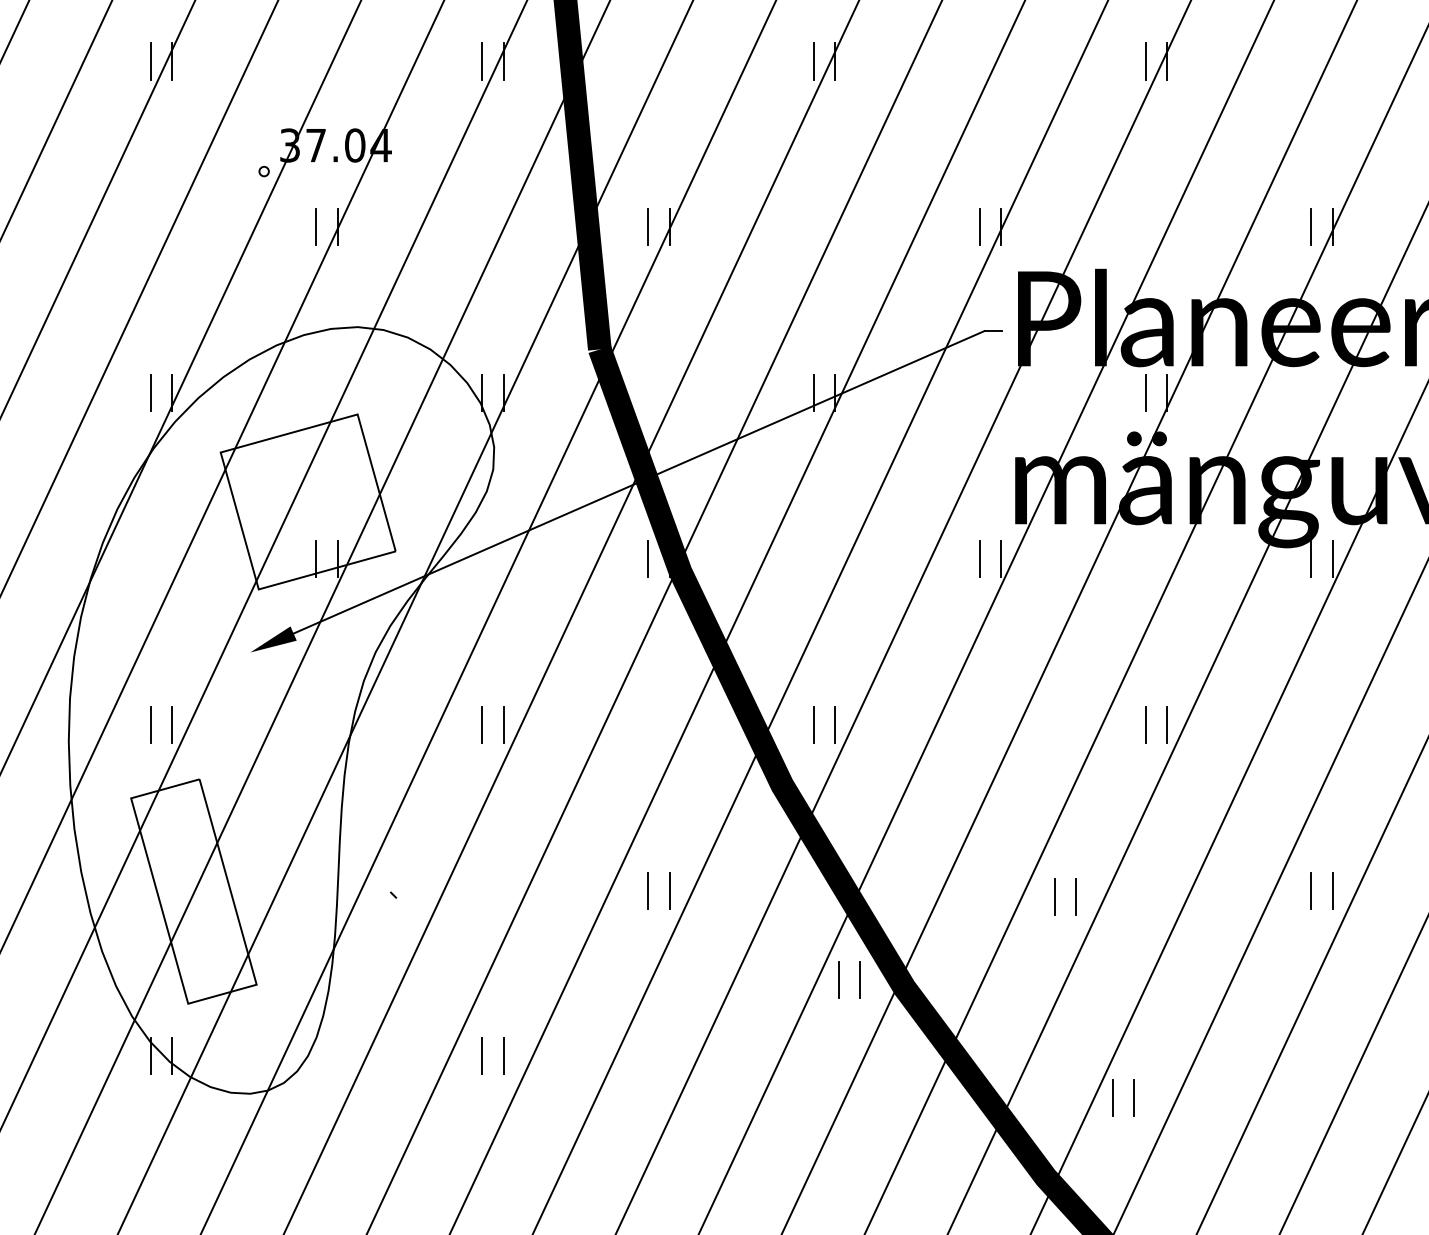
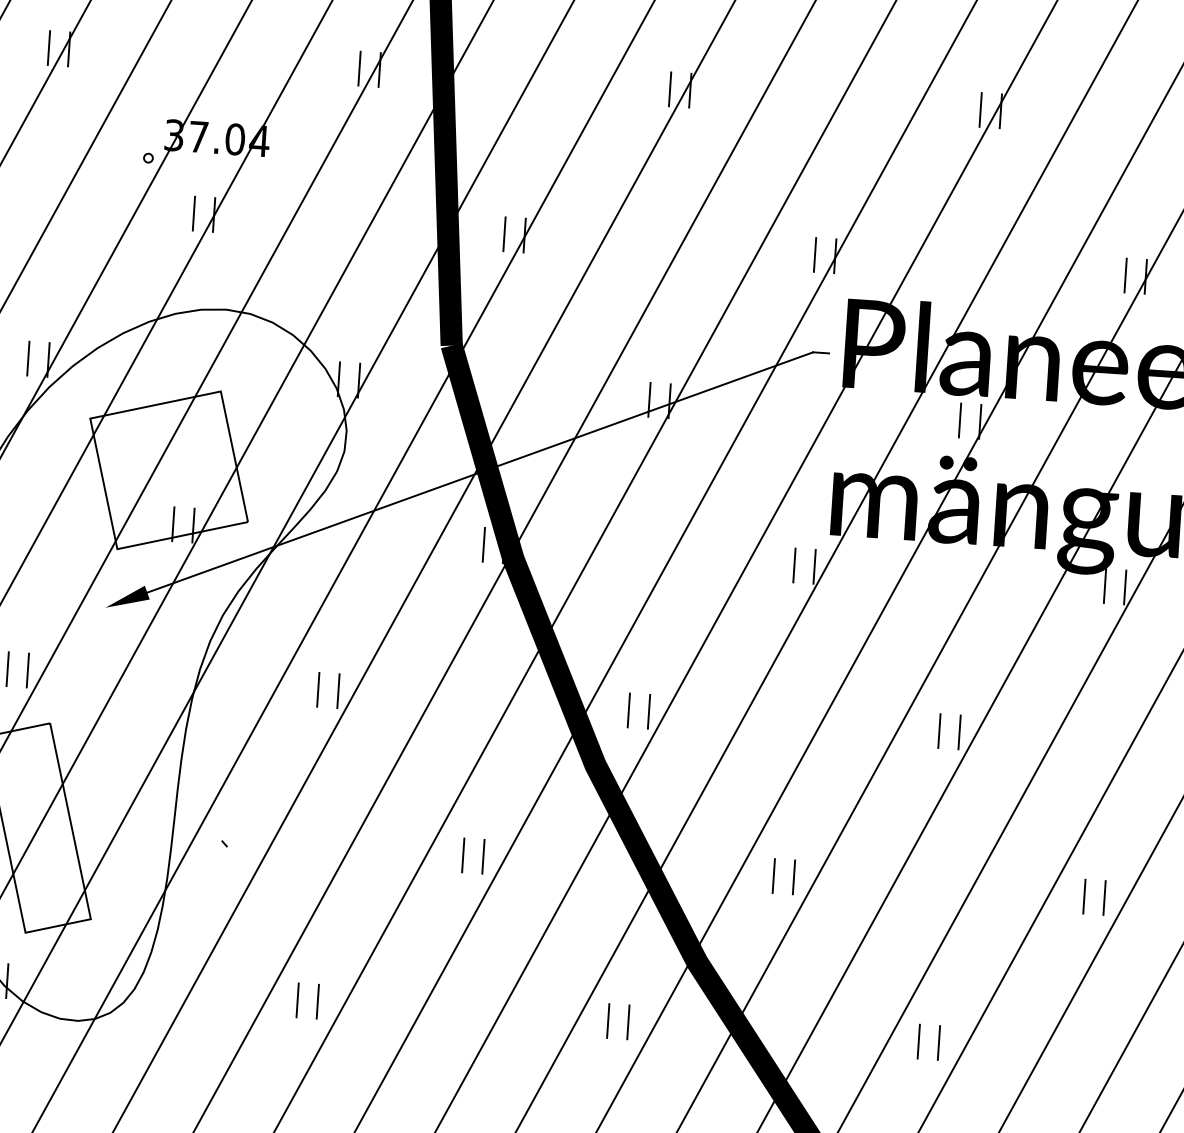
part: (1055, 896) -> (774, 875), moved
part: (839, 979) -> (608, 1020), moved
part: (1113, 1097) -> (919, 1040), moved

